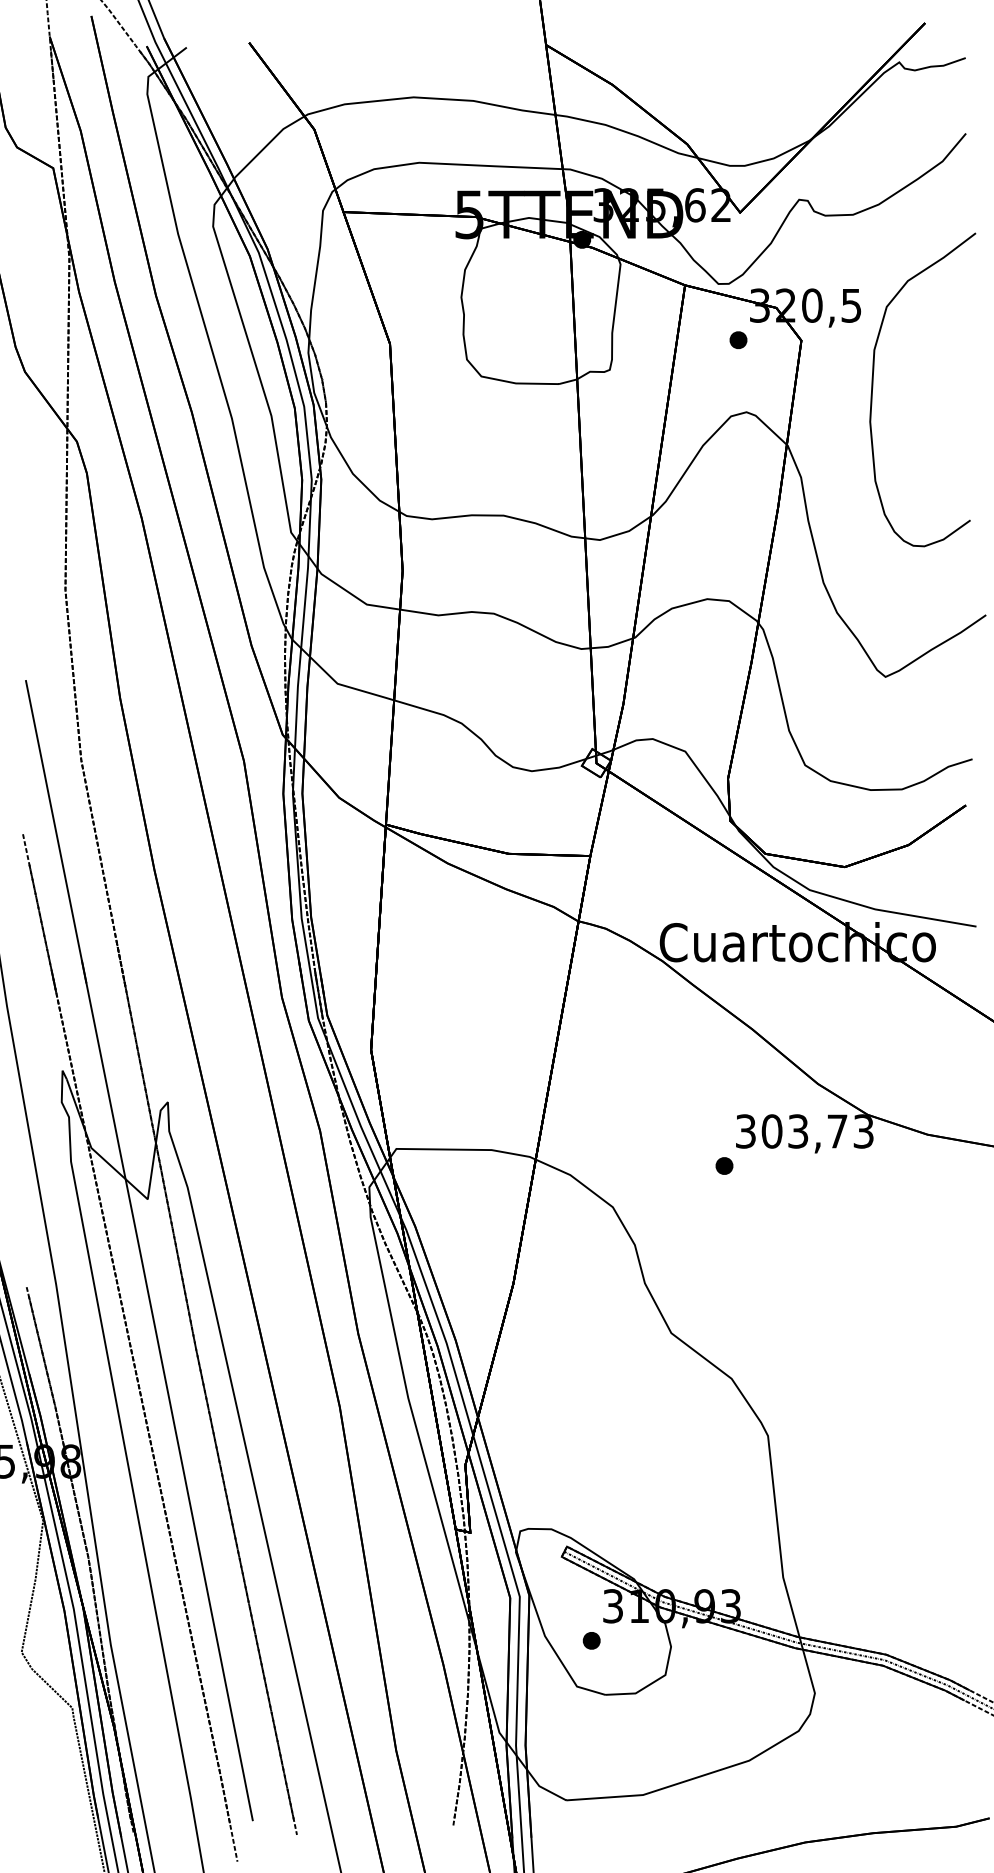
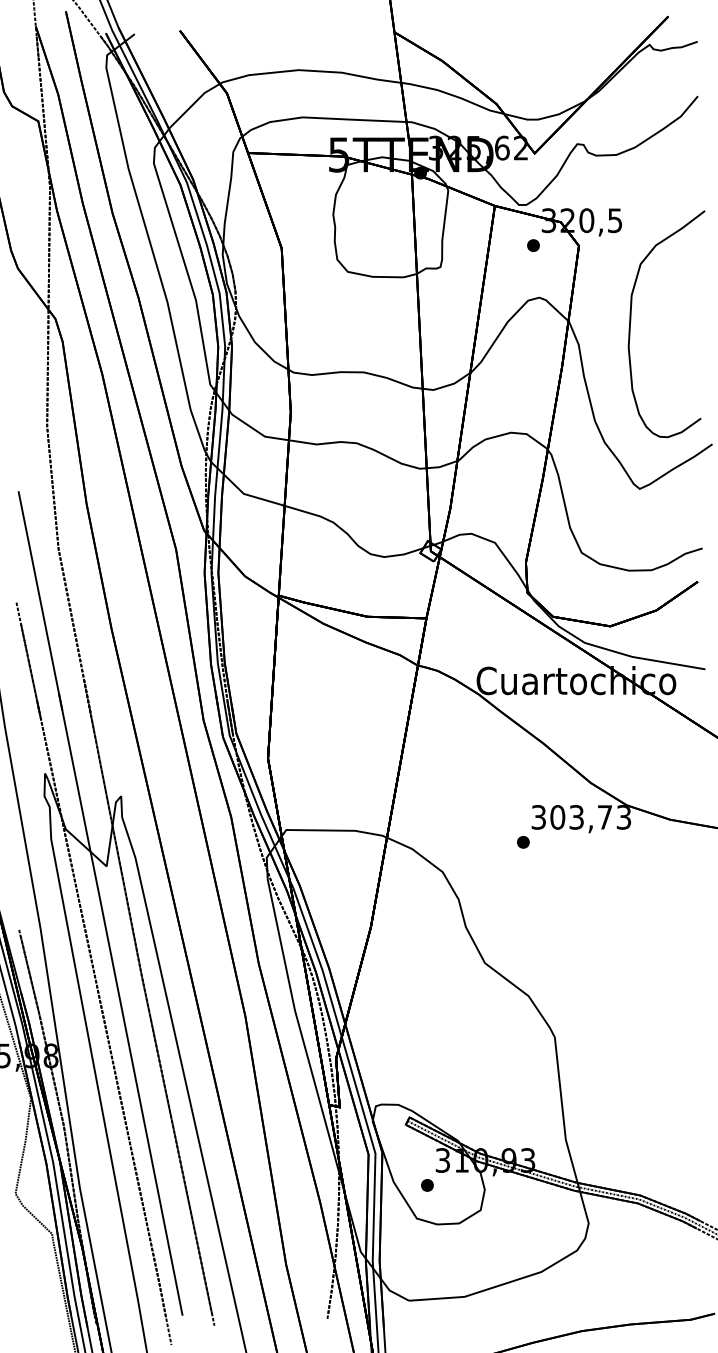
part: (873, 388) -> (631, 323), moved

